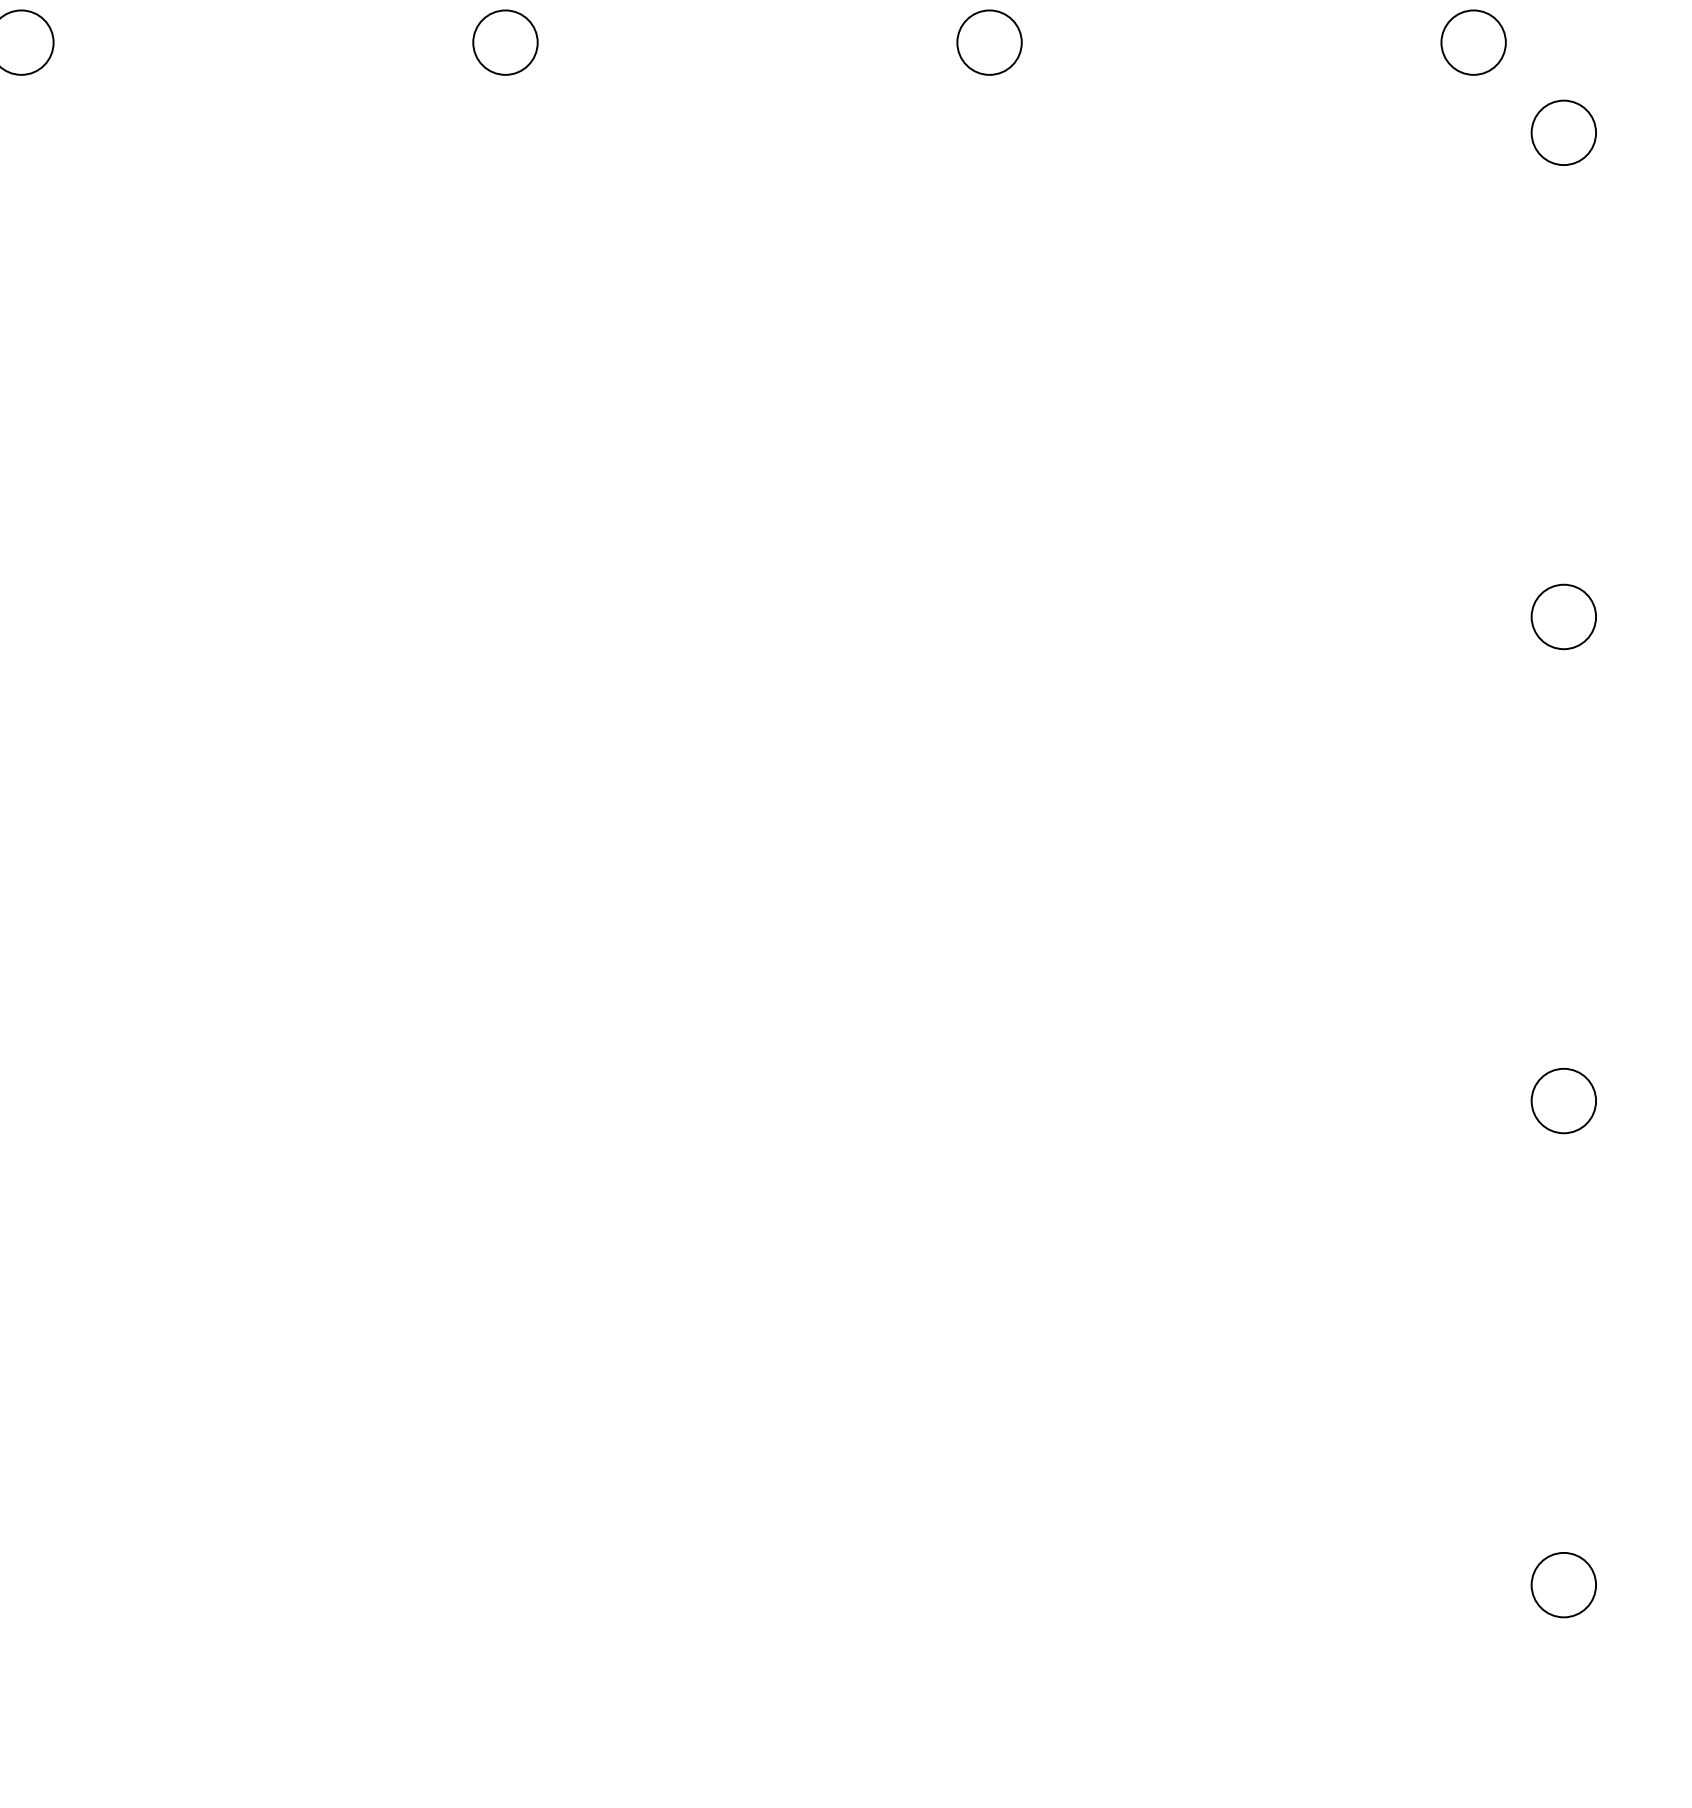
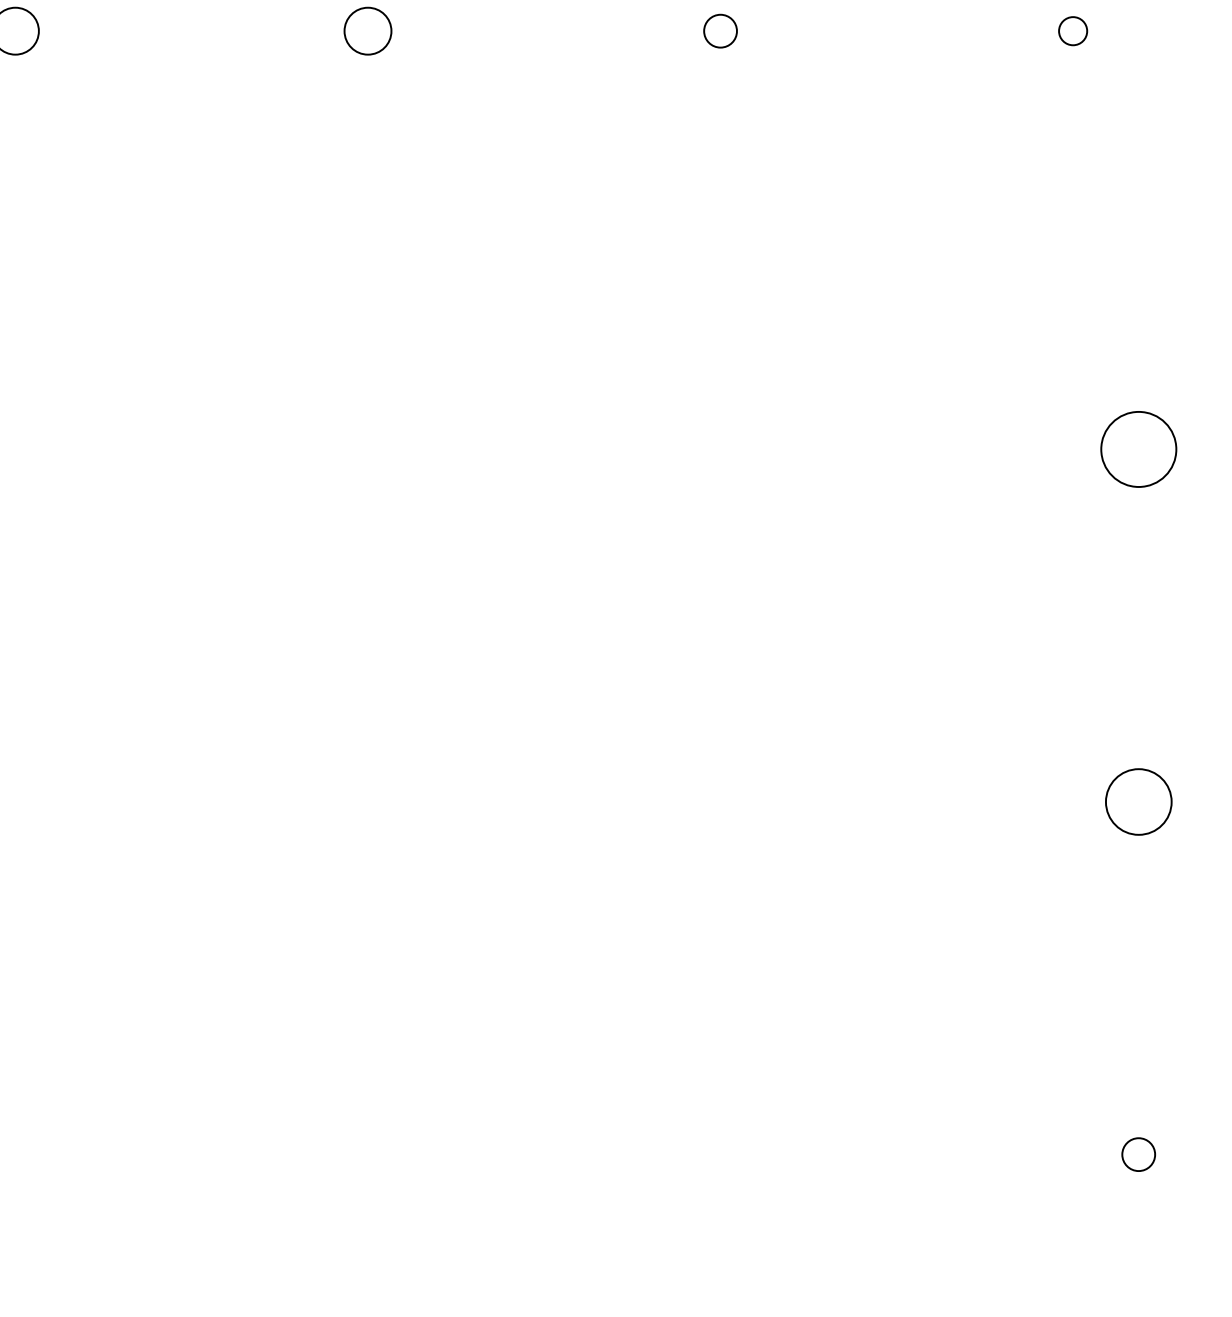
circle: (989, 42) -> (720, 31), size x0.7
circle: (1473, 42) -> (1073, 31), size x0.6
circle: (1563, 132) -> (1138, 96), removed
circle: (1563, 616) -> (1138, 449), size x1.6
circle: (1563, 1100) -> (1138, 801), size x1.4
circle: (1563, 1585) -> (1138, 1154), size x0.7

